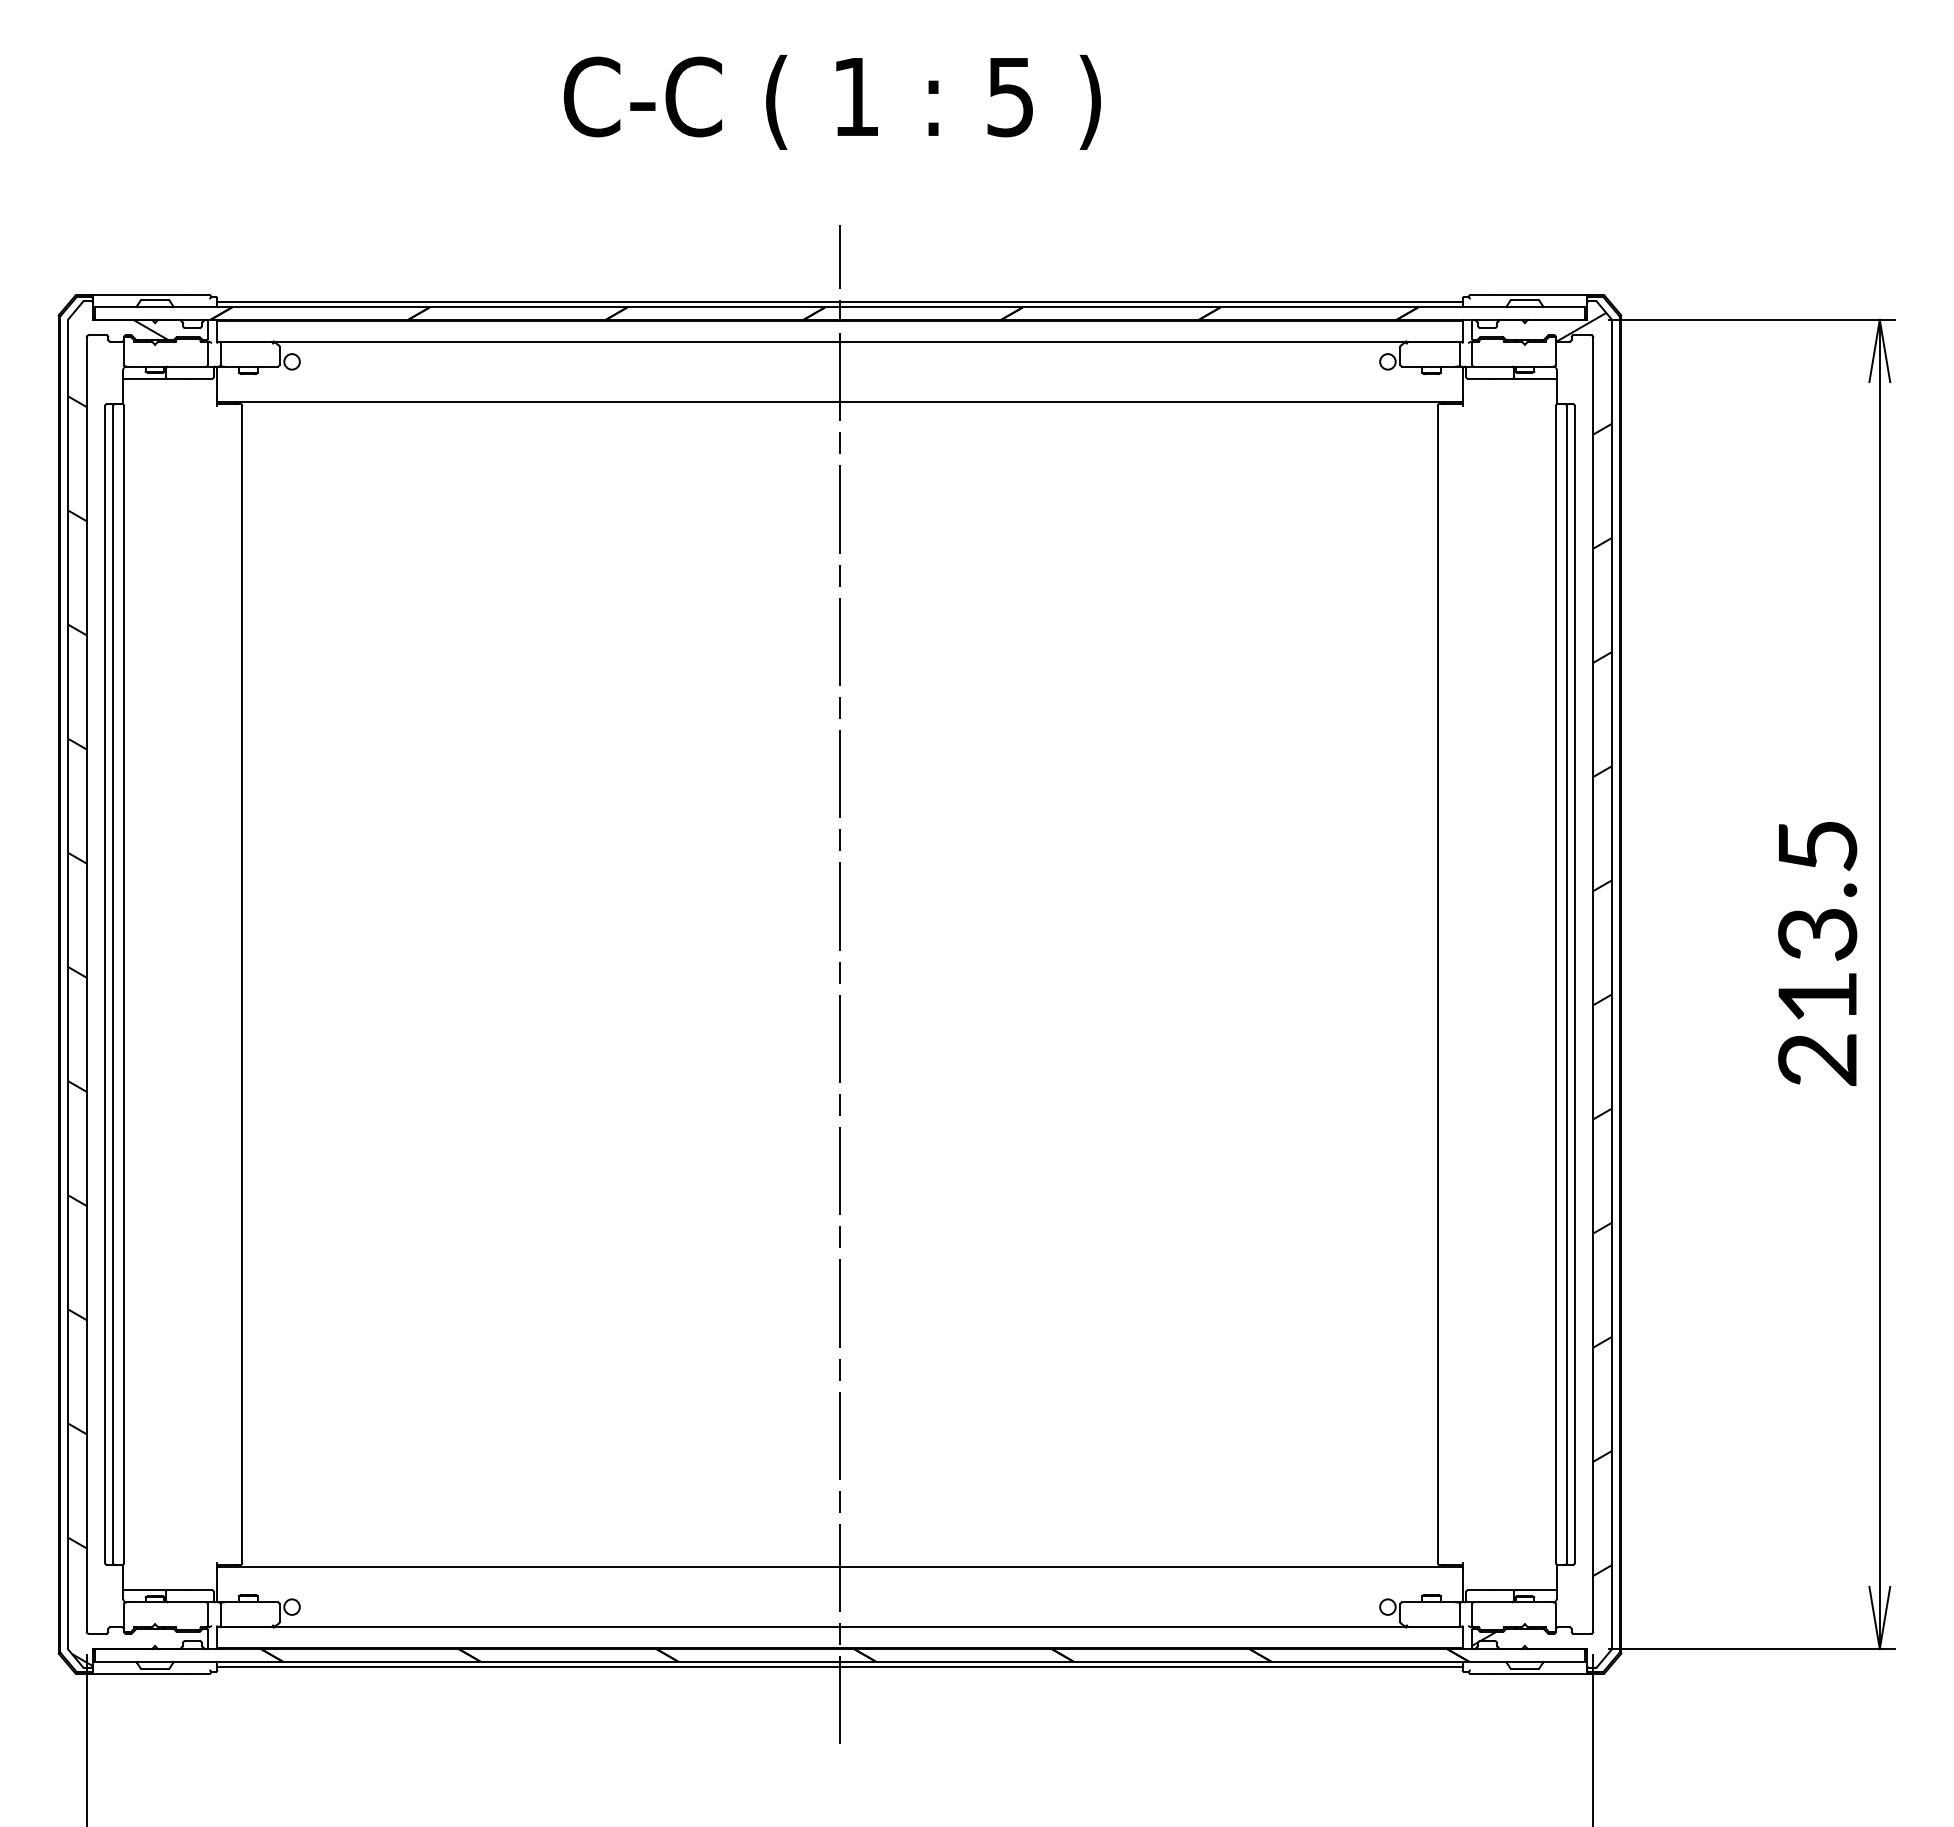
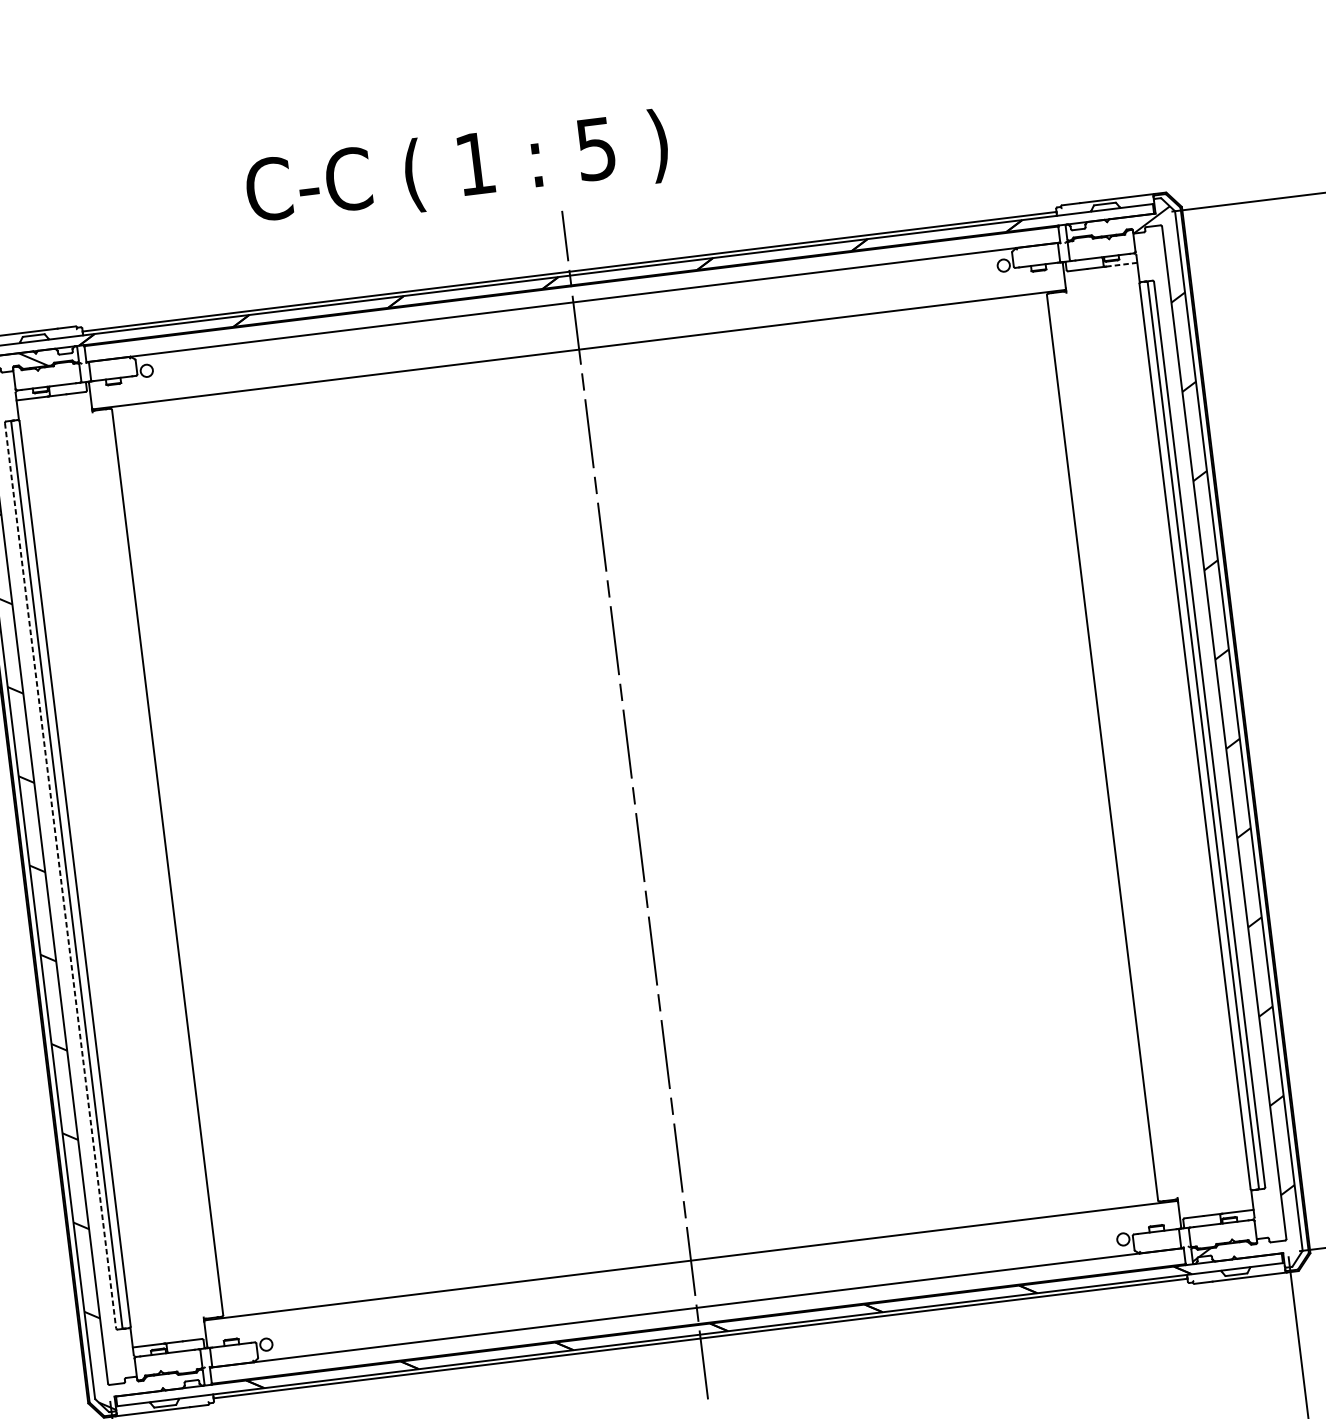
text: (832, 102) -> (457, 170), moved
line: (1536, 379) -> (1121, 265), solid -> dashed
line: (105, 984) -> (60, 875), solid -> dashed

